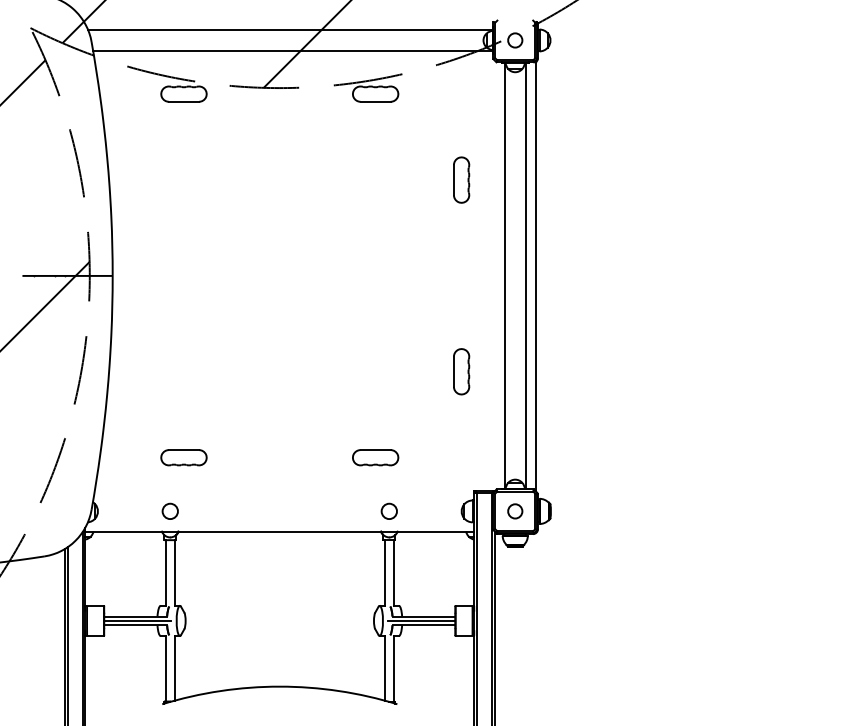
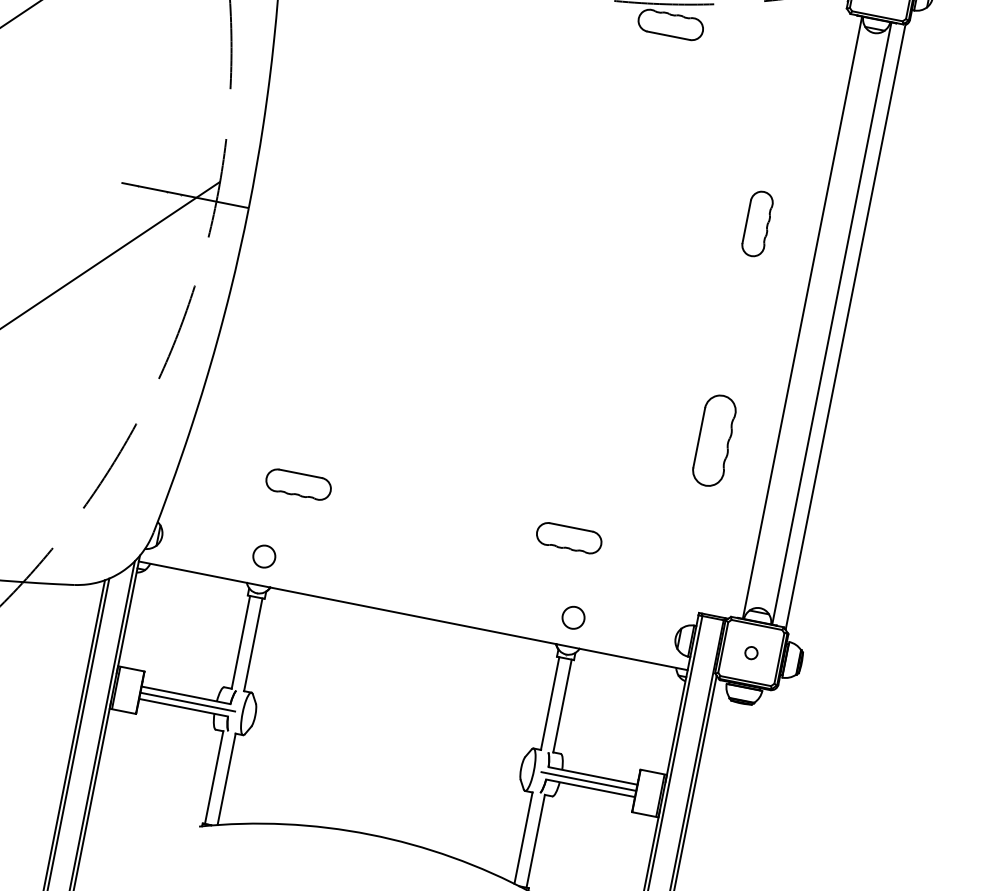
part: (461, 179) -> (757, 223), moved
part: (461, 371) -> (714, 440), size x1.4
circle: (515, 511) -> (751, 653), size x0.6

